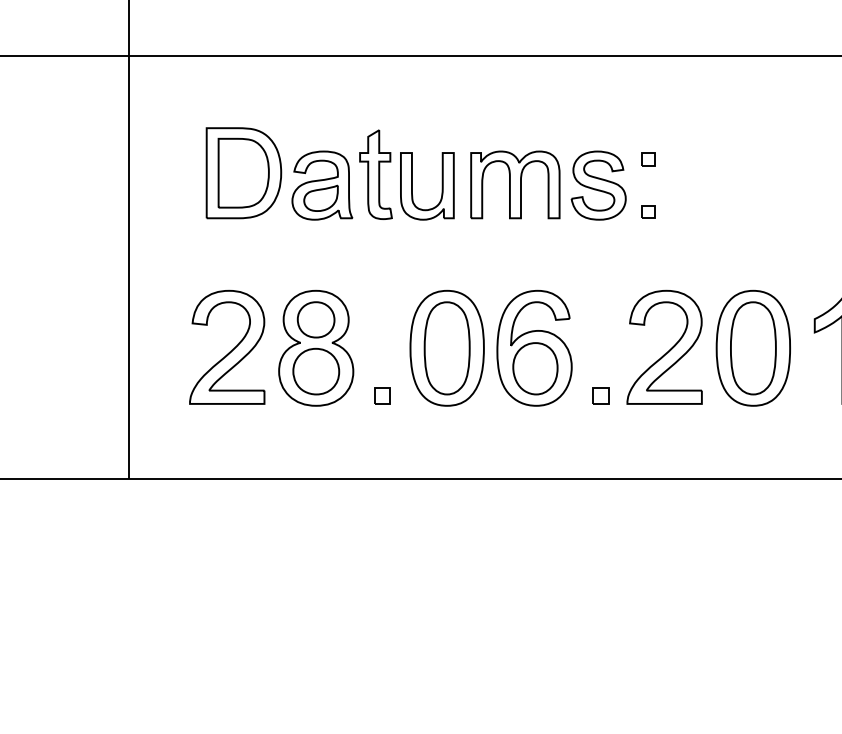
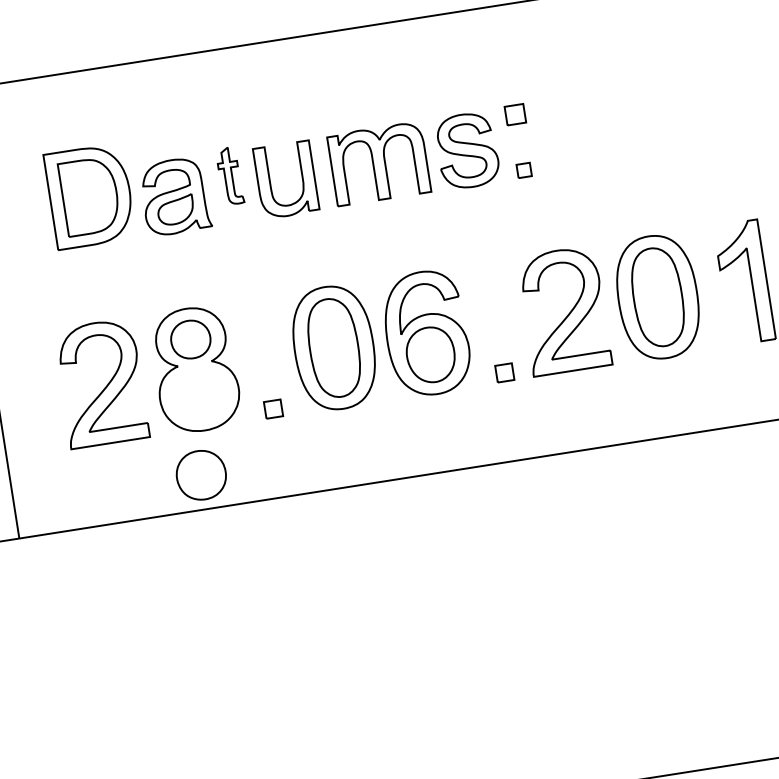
part: (648, 159) -> (515, 114), size x1.4
part: (375, 174) -> (229, 176), size x0.6
part: (316, 371) -> (201, 475), moved

